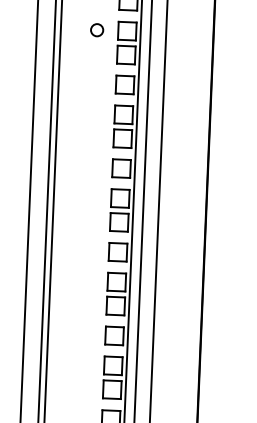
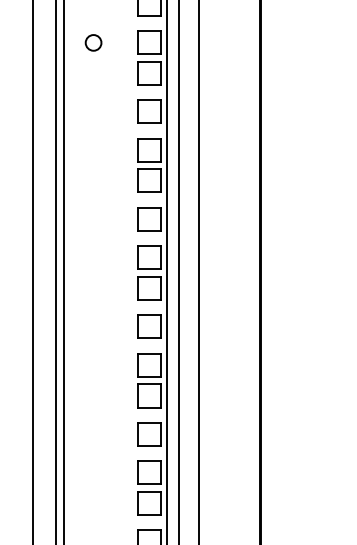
circle: (97, 29) -> (93, 42), moved

